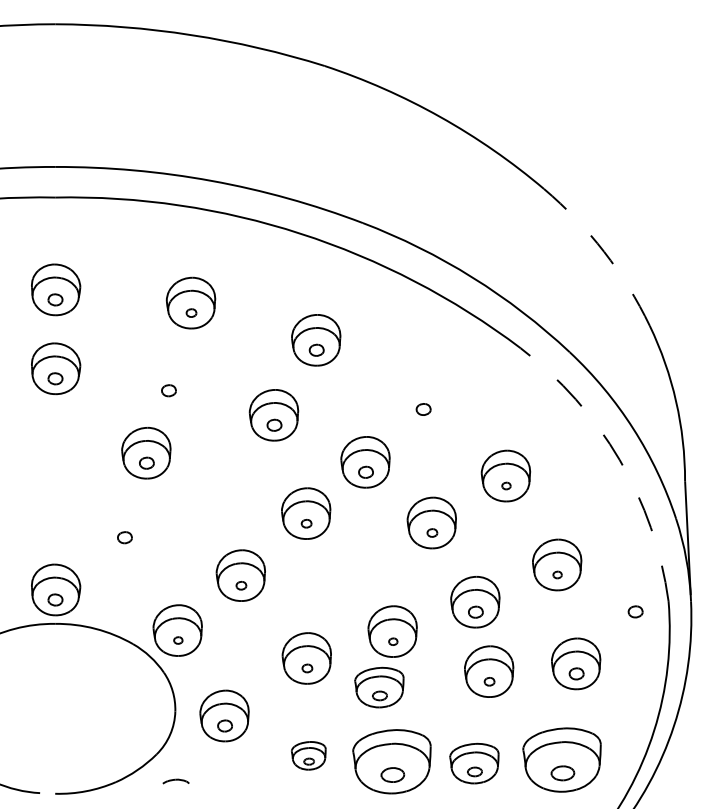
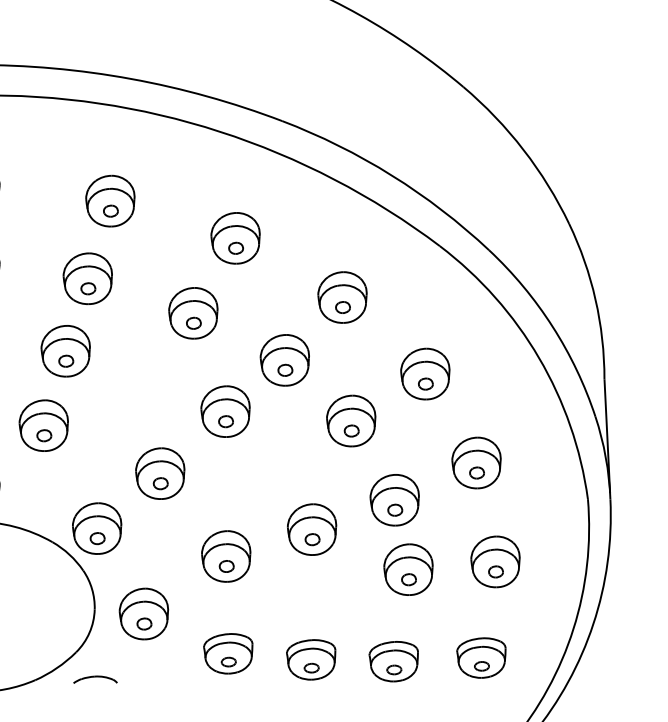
arc: (604, 251) -> (523, 149), dashed -> solid
part: (191, 312) -> (110, 210), size x1.43
part: (168, 380) -> (87, 278), added
part: (423, 399) -> (342, 297), added
arc: (619, 459) -> (538, 357), dashed -> solid
part: (506, 485) -> (425, 383), size x1.67
part: (306, 523) -> (225, 421), size x1.43
part: (124, 527) -> (43, 425), added
part: (432, 532) -> (351, 430), size x1.43
part: (557, 574) -> (476, 472), size x1.67
part: (241, 585) -> (160, 483), size x1.43
part: (635, 611) -> (554, 509), removed
part: (178, 640) -> (97, 538), size x1.67
part: (393, 641) -> (312, 539), size x1.67
part: (307, 668) -> (226, 566), size x1.43
part: (489, 681) -> (408, 579), size x1.43
part: (379, 687) -> (298, 585), removed
part: (308, 755) -> (227, 653), size x1.43
part: (561, 759) -> (480, 657), size x0.62
part: (391, 761) -> (310, 659), size x0.62
part: (175, 781) -> (94, 679), size x1.67

